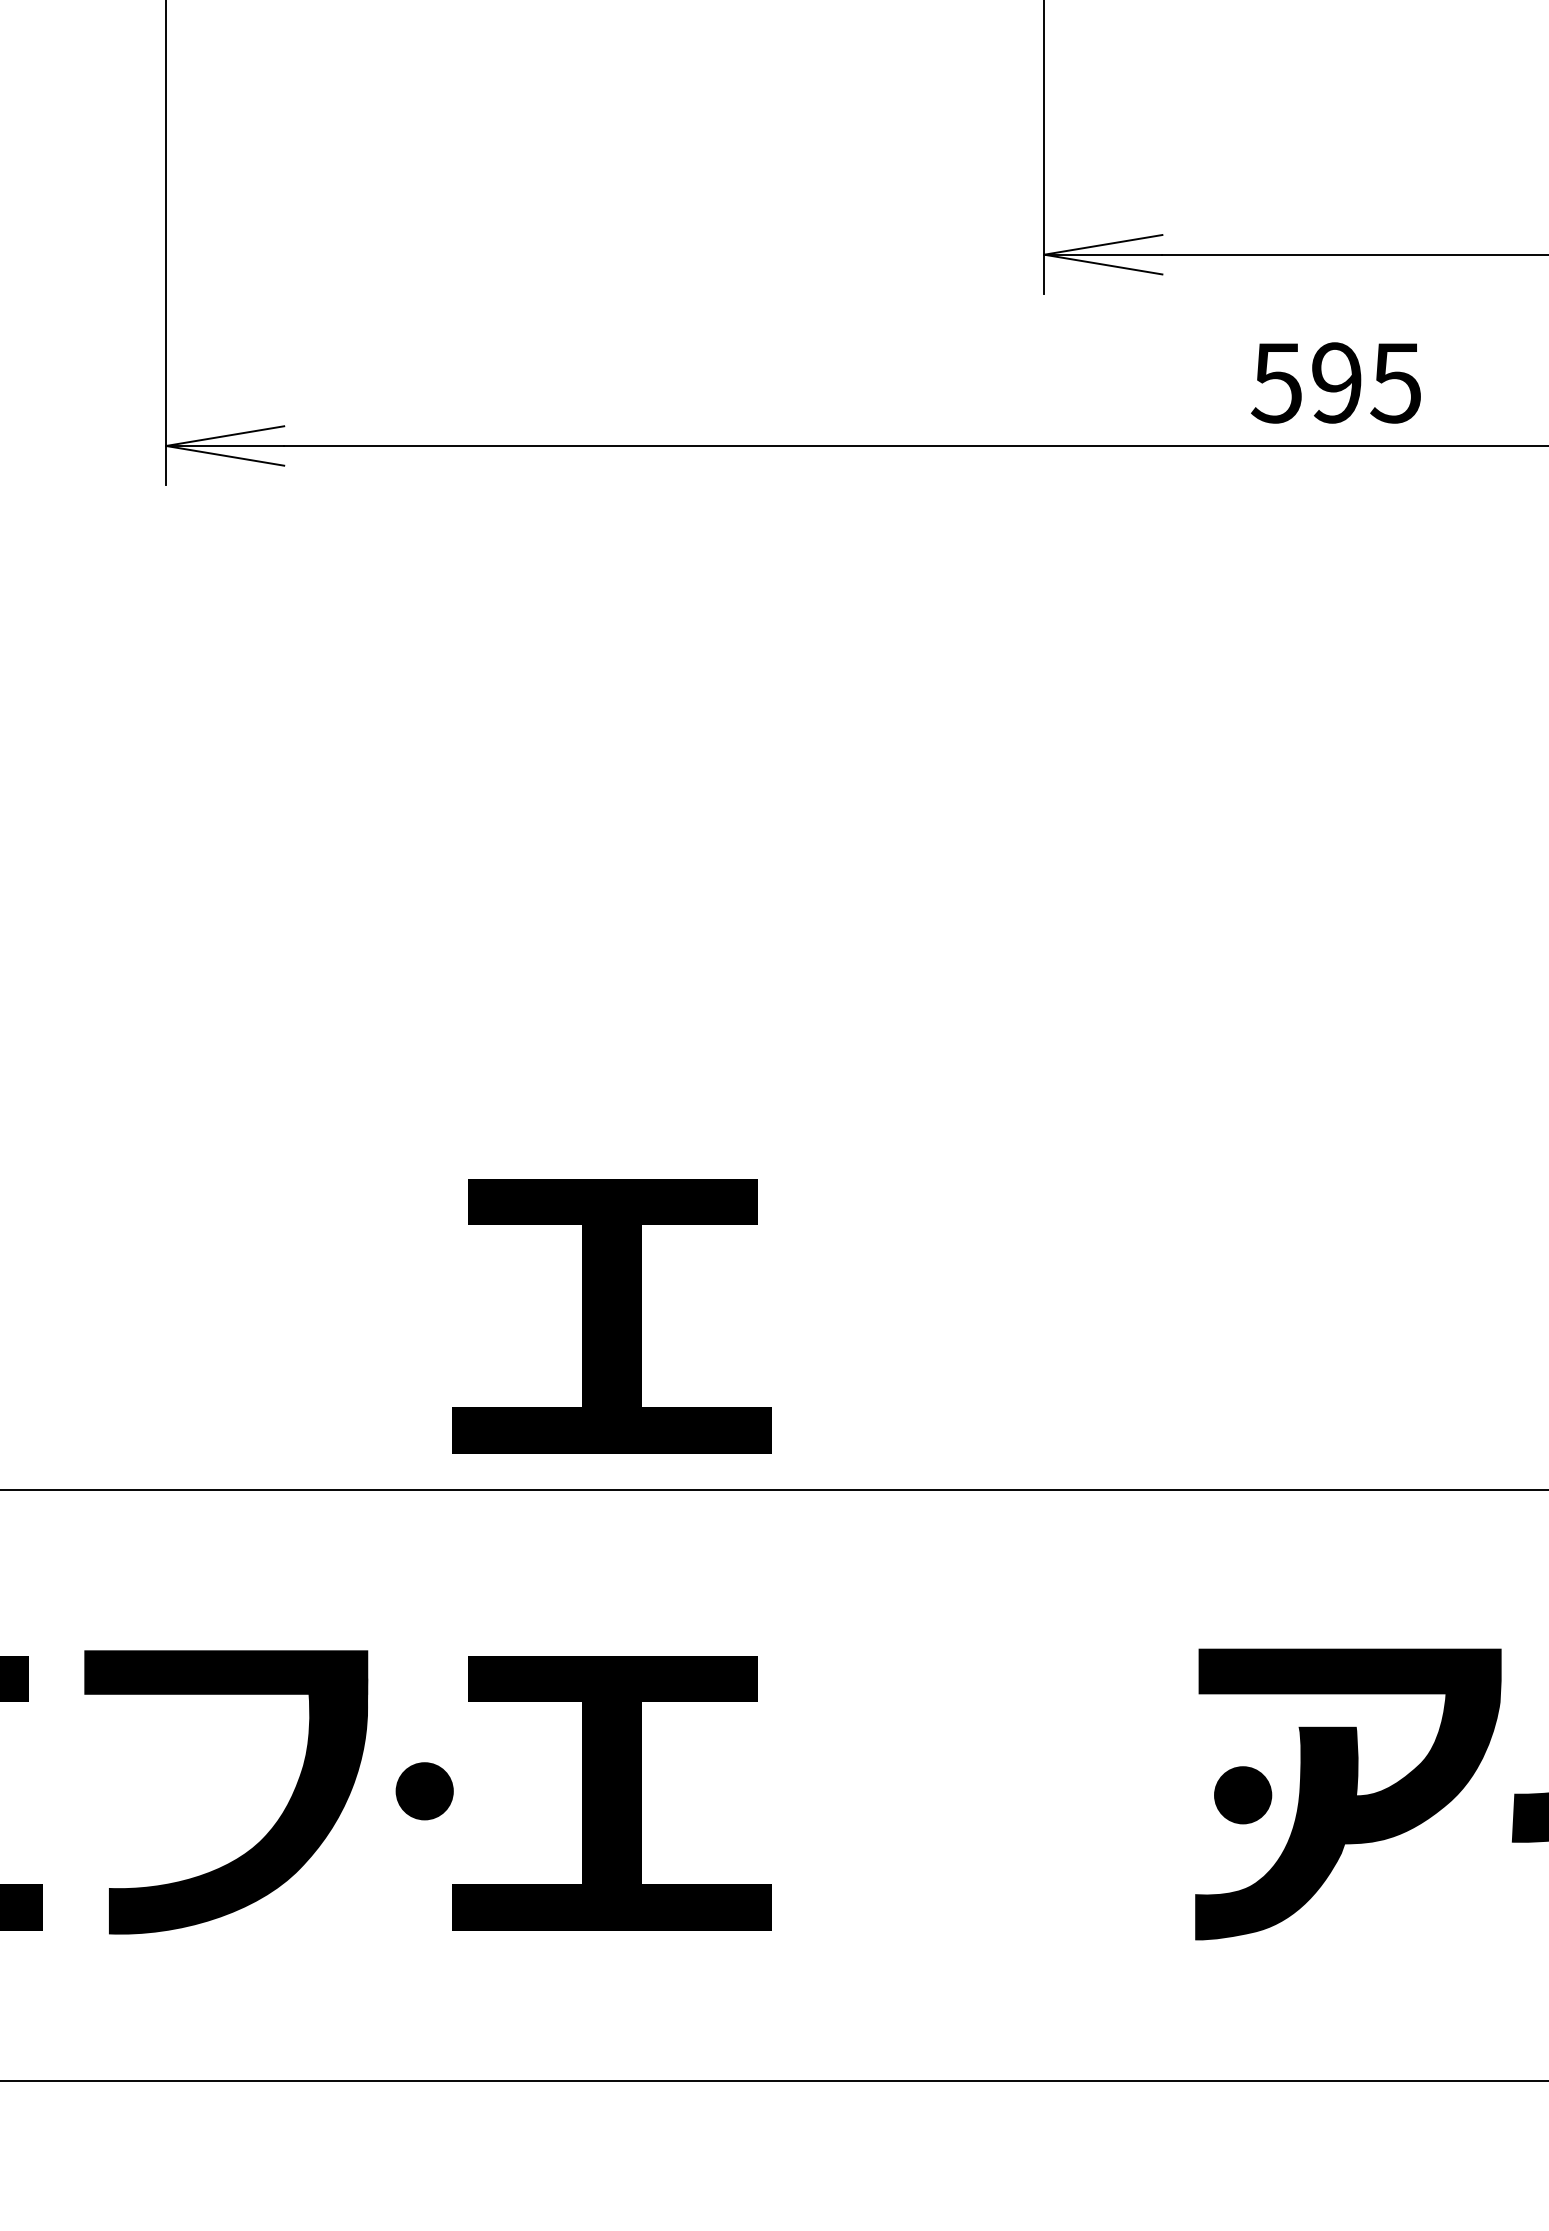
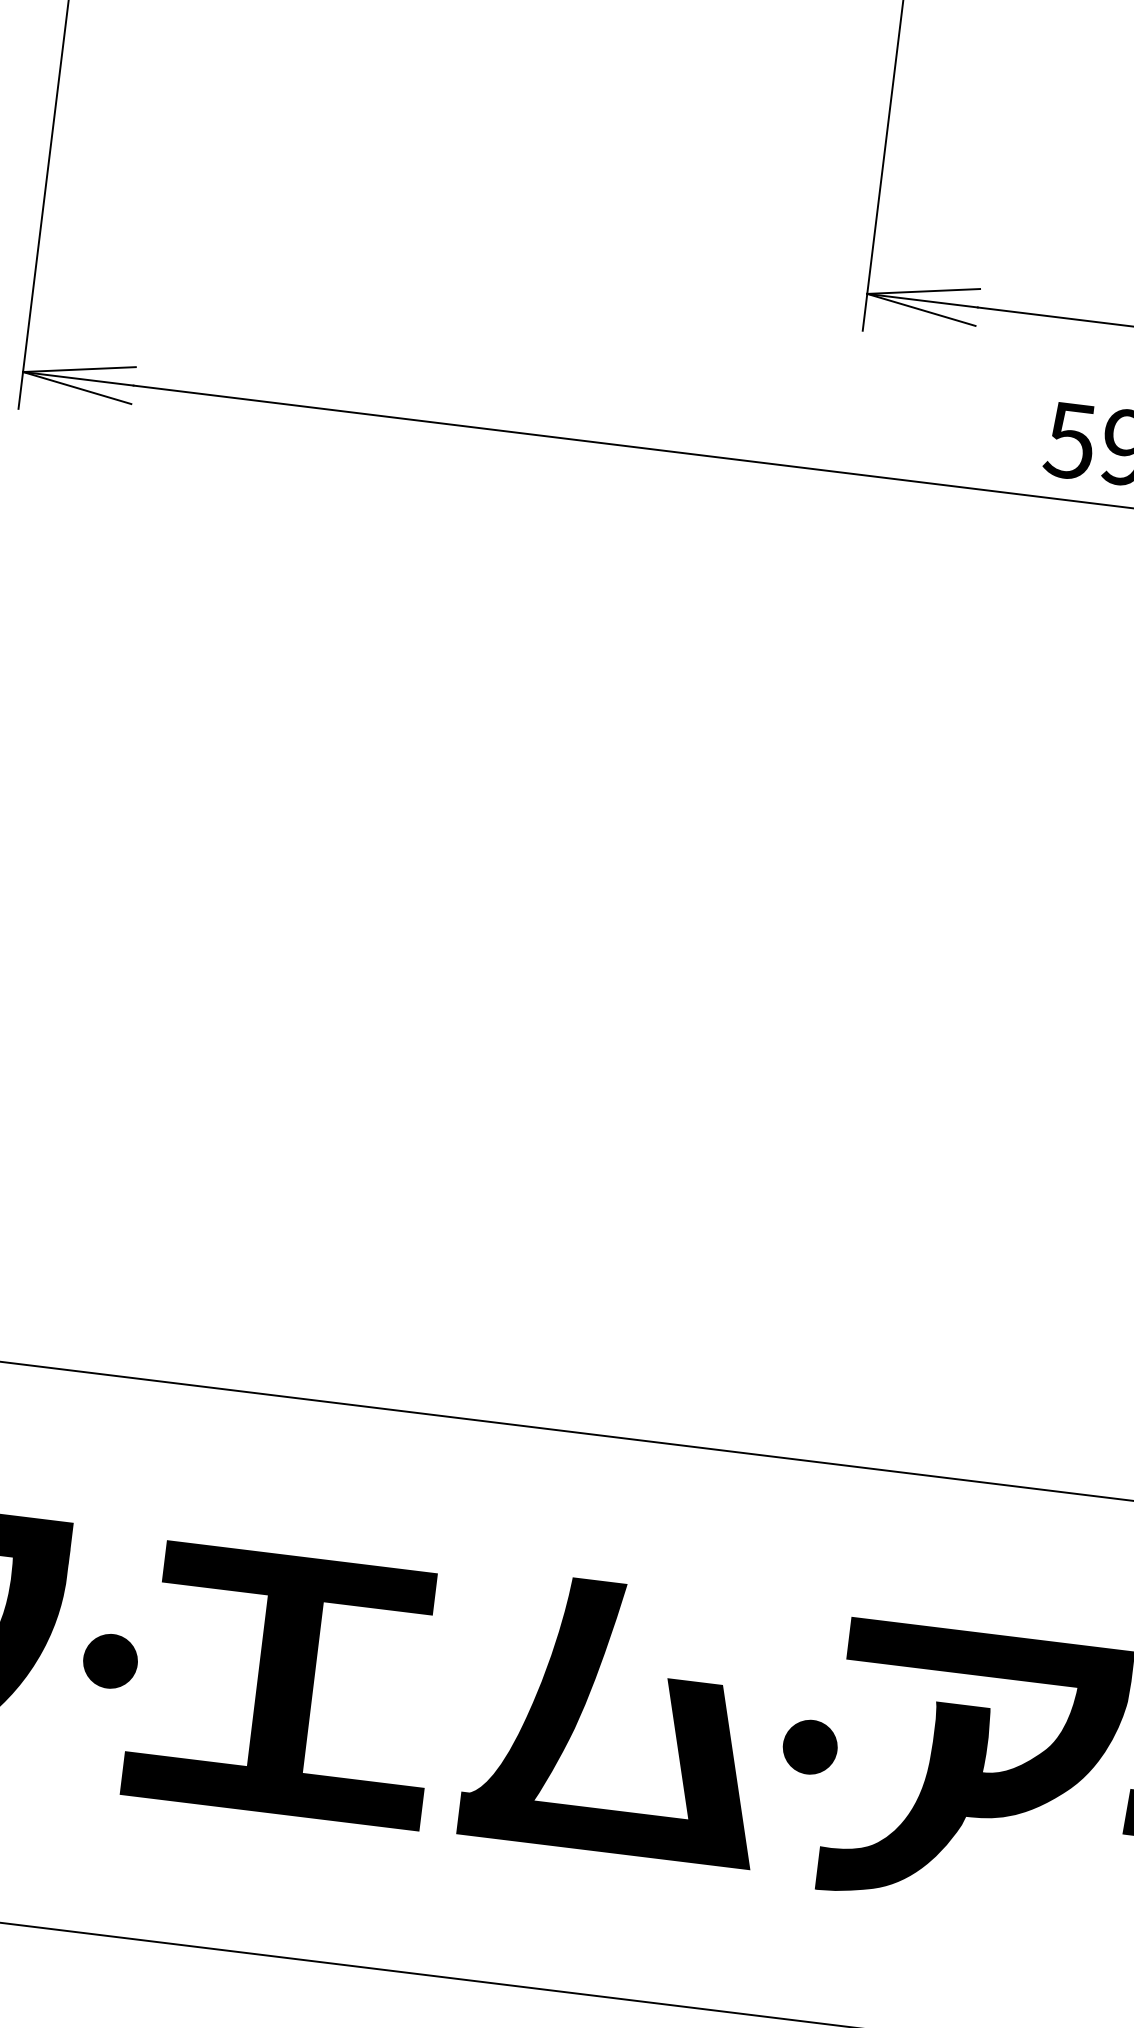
part: (611, 1316) -> (339, 1238), removed
part: (930, 1774) -> (585, 1703), added
part: (1243, 1795) -> (810, 1747), moved

